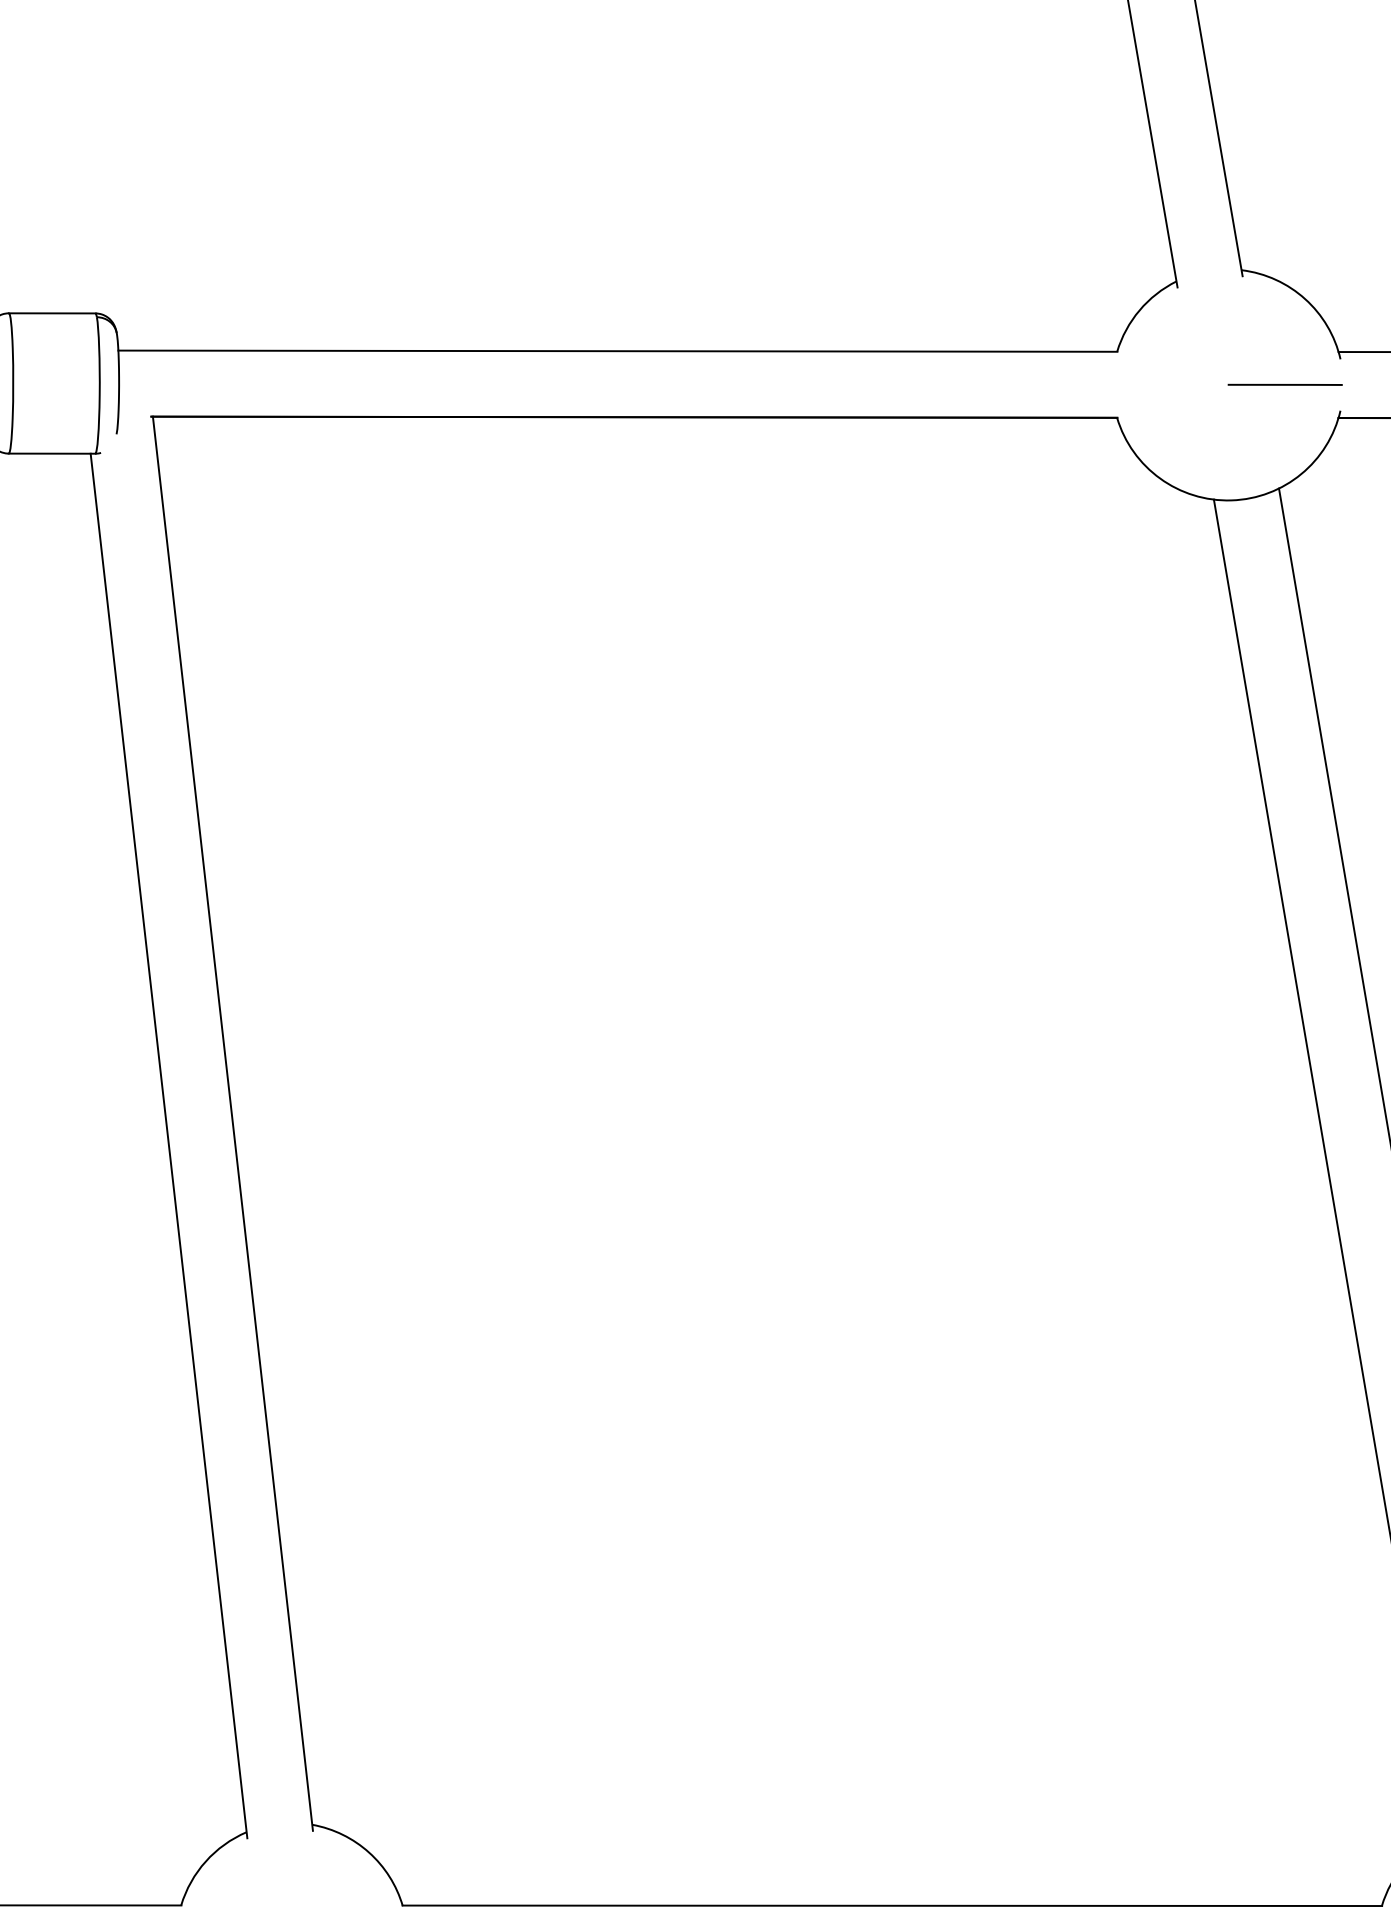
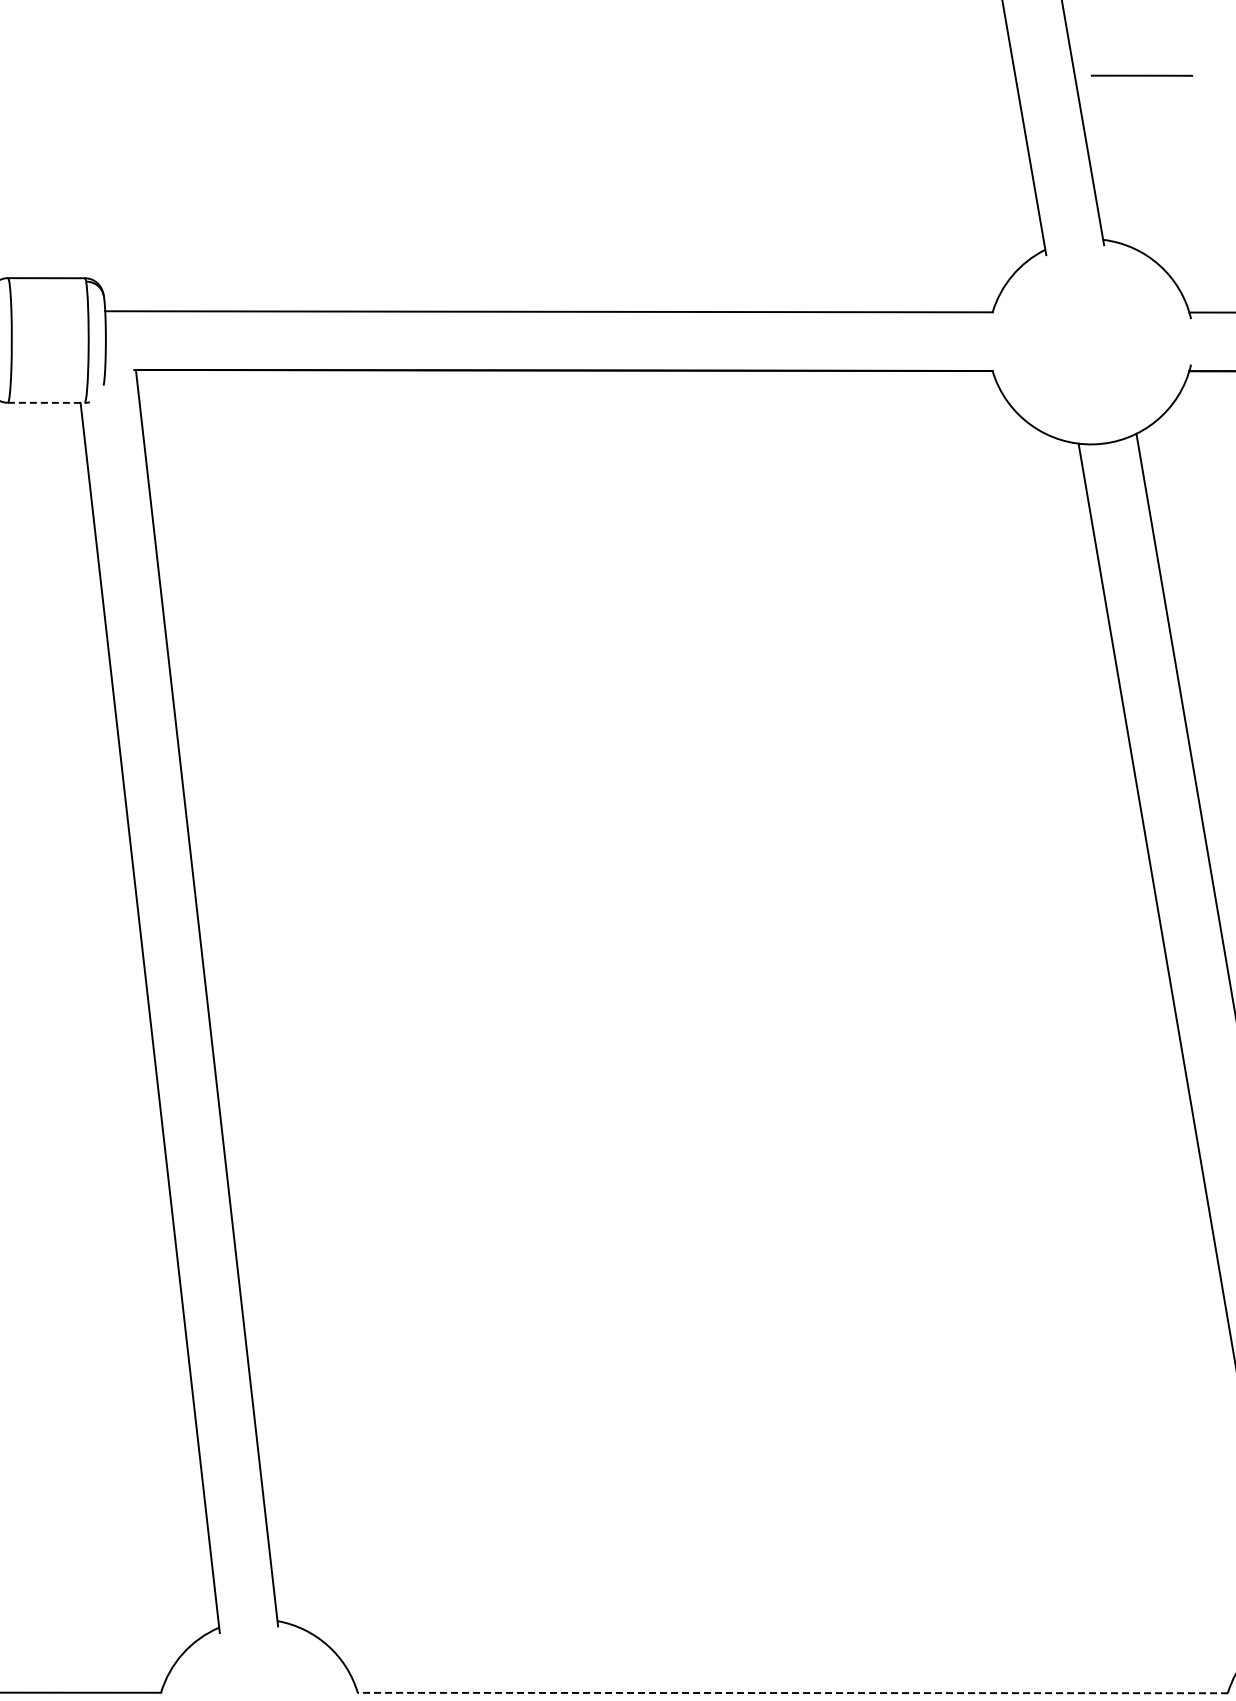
line: (1284, 384) -> (1141, 75), moved
line: (52, 453) -> (46, 402), solid -> dashed
line: (891, 1906) -> (792, 1693), solid -> dashed

